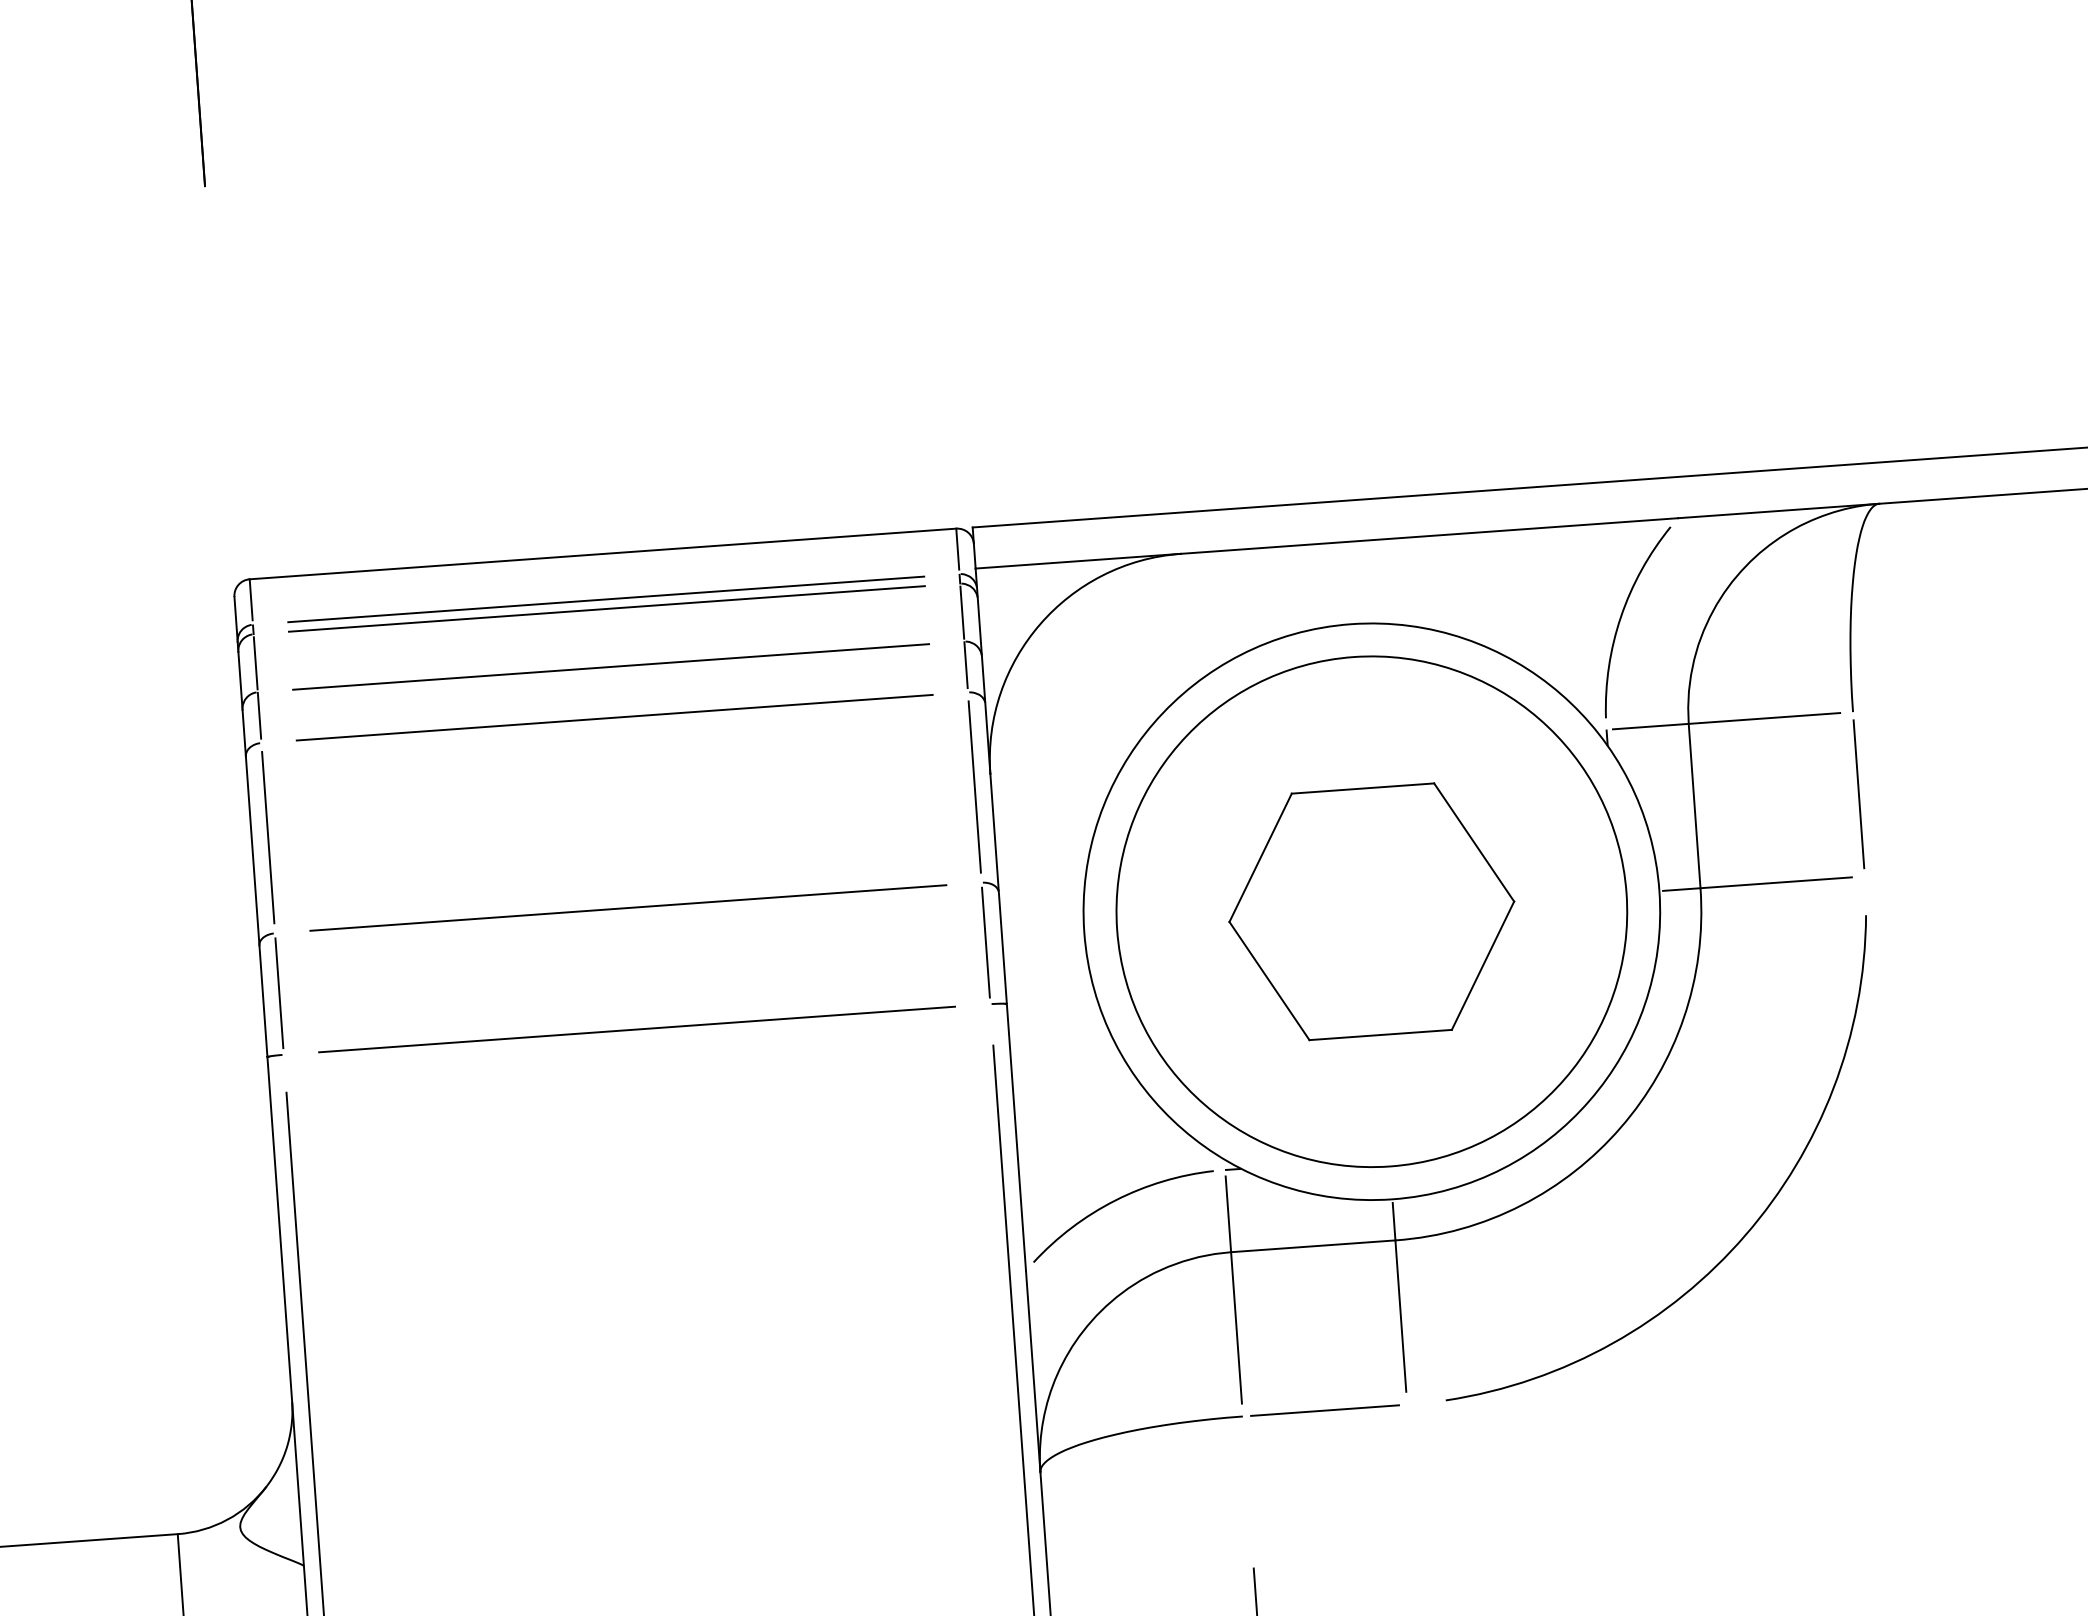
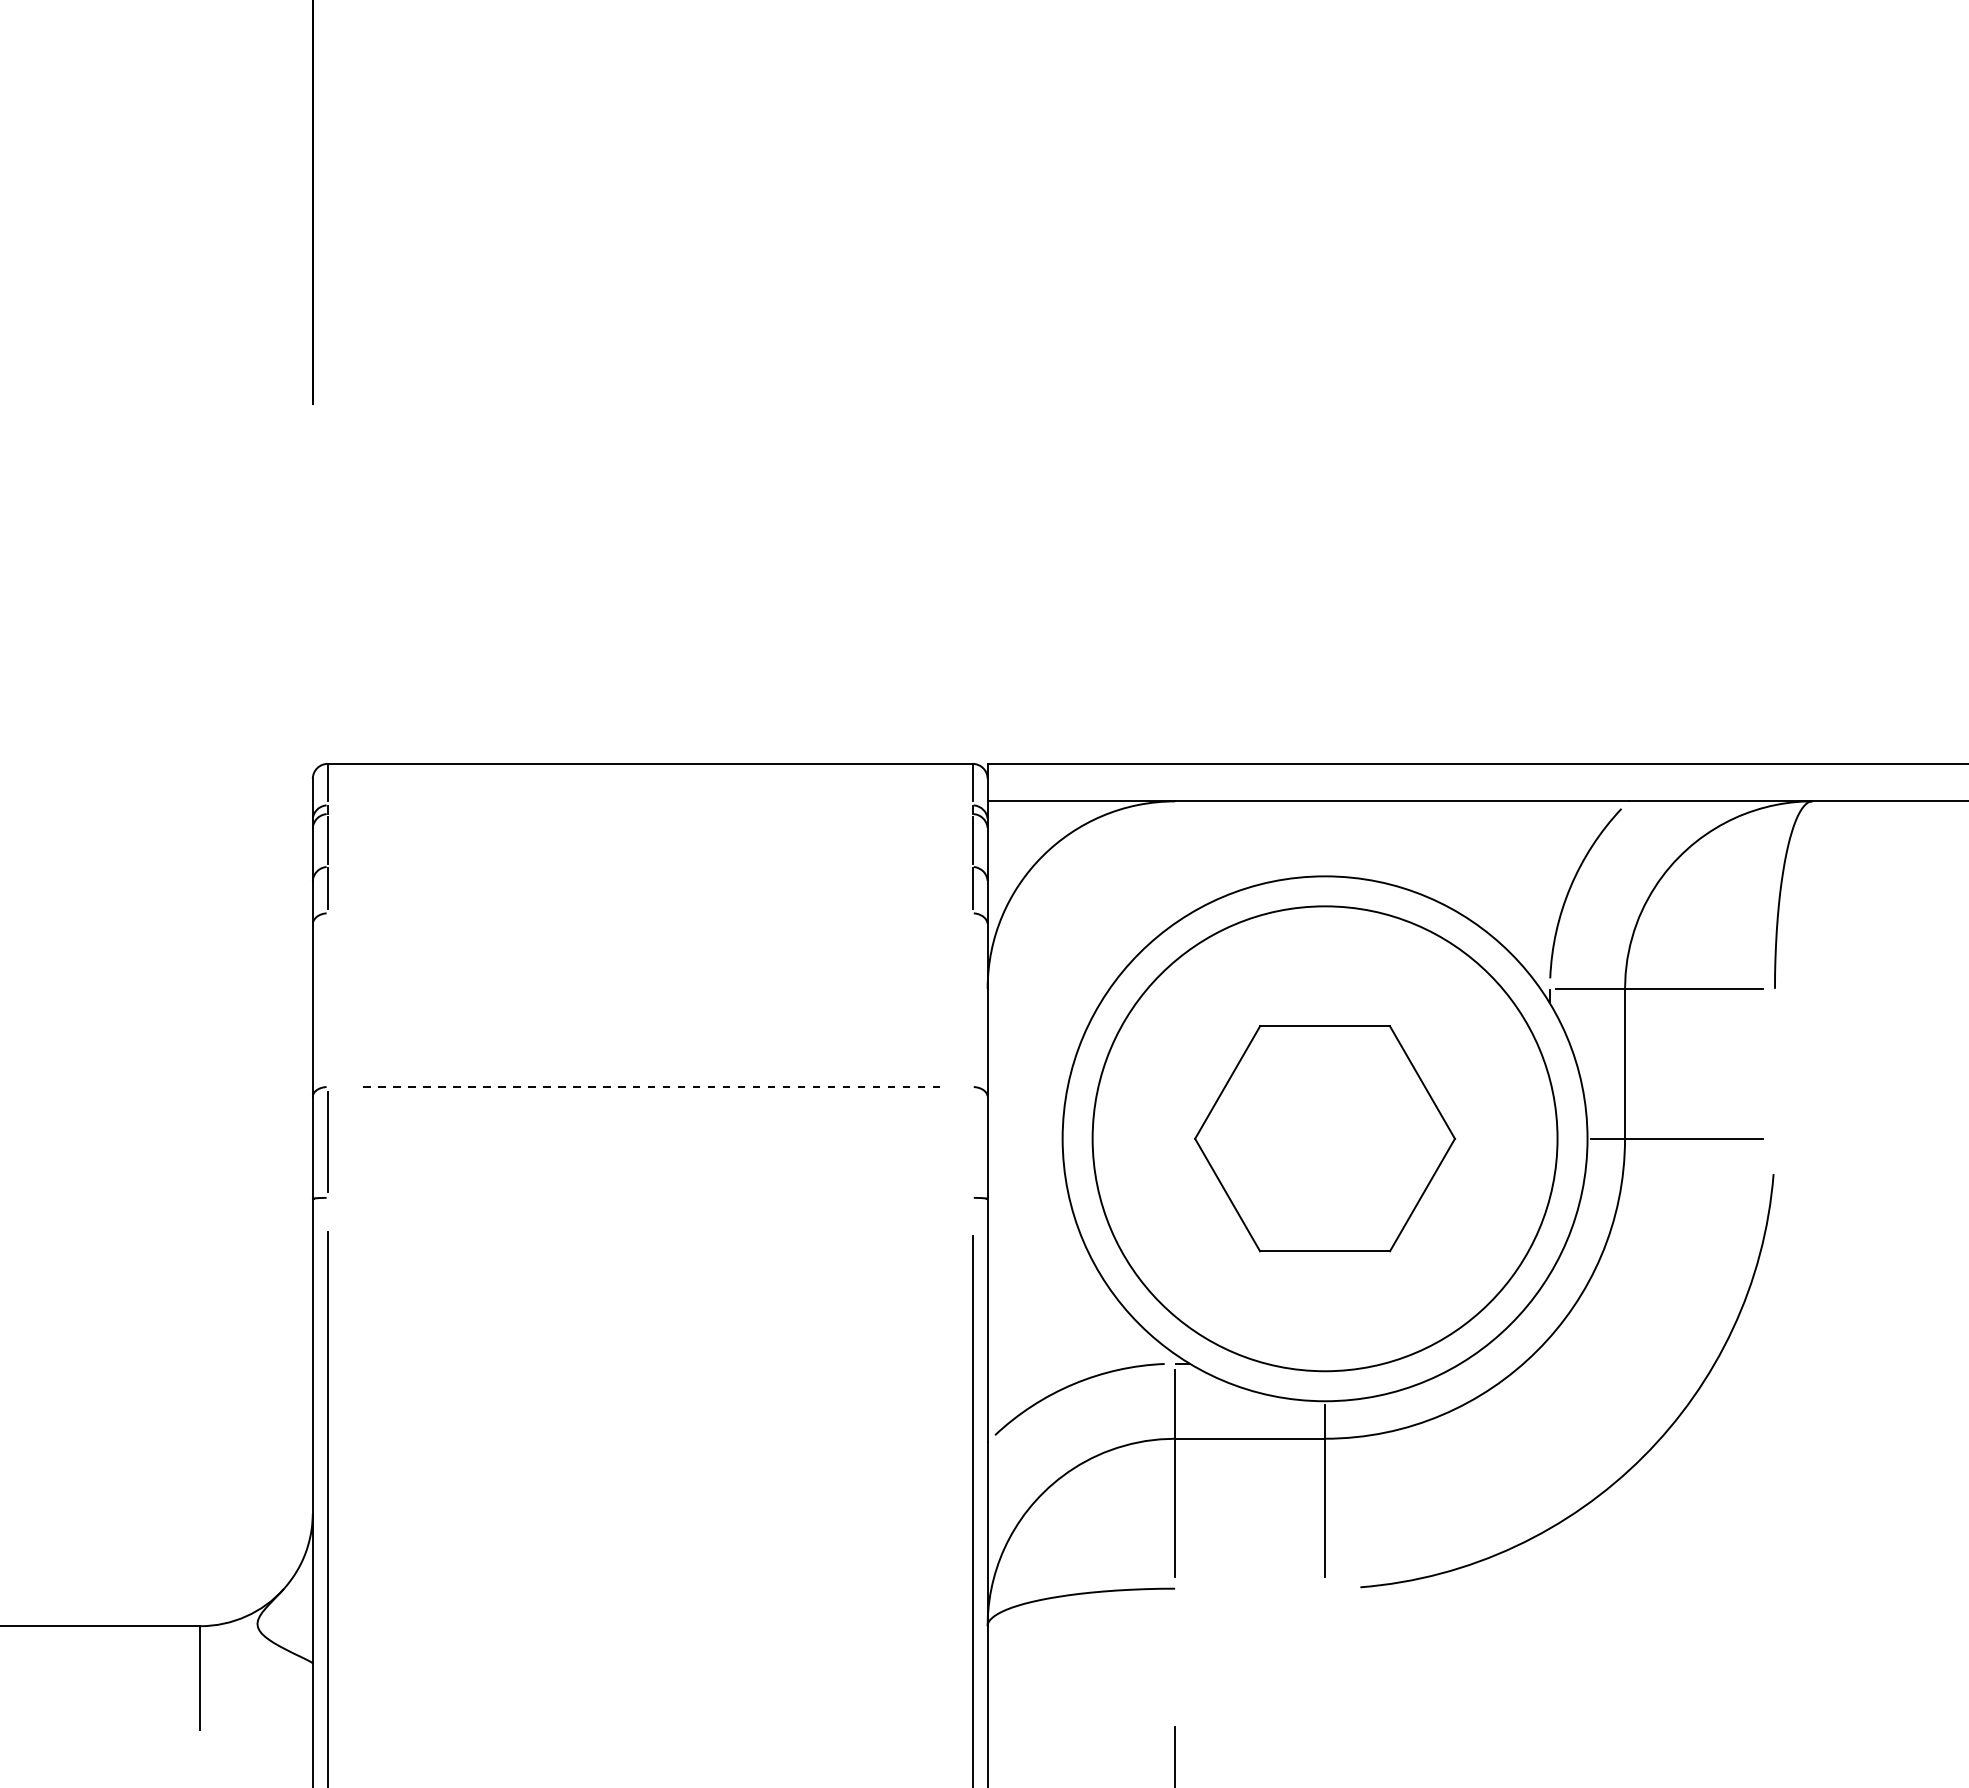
line: (606, 599) -> (650, 805), removed
line: (607, 609) -> (650, 814), removed
line: (611, 666) -> (650, 866), removed
line: (615, 717) -> (650, 913), removed
line: (974, 786) -> (972, 999), removed
line: (1858, 793) -> (1774, 1063), removed
line: (267, 837) -> (327, 999), removed
line: (627, 907) -> (649, 1086), solid -> dashed
line: (985, 942) -> (972, 1141), removed
line: (637, 1029) -> (650, 1197), removed
line: (1324, 1410) -> (1249, 1588), removed

